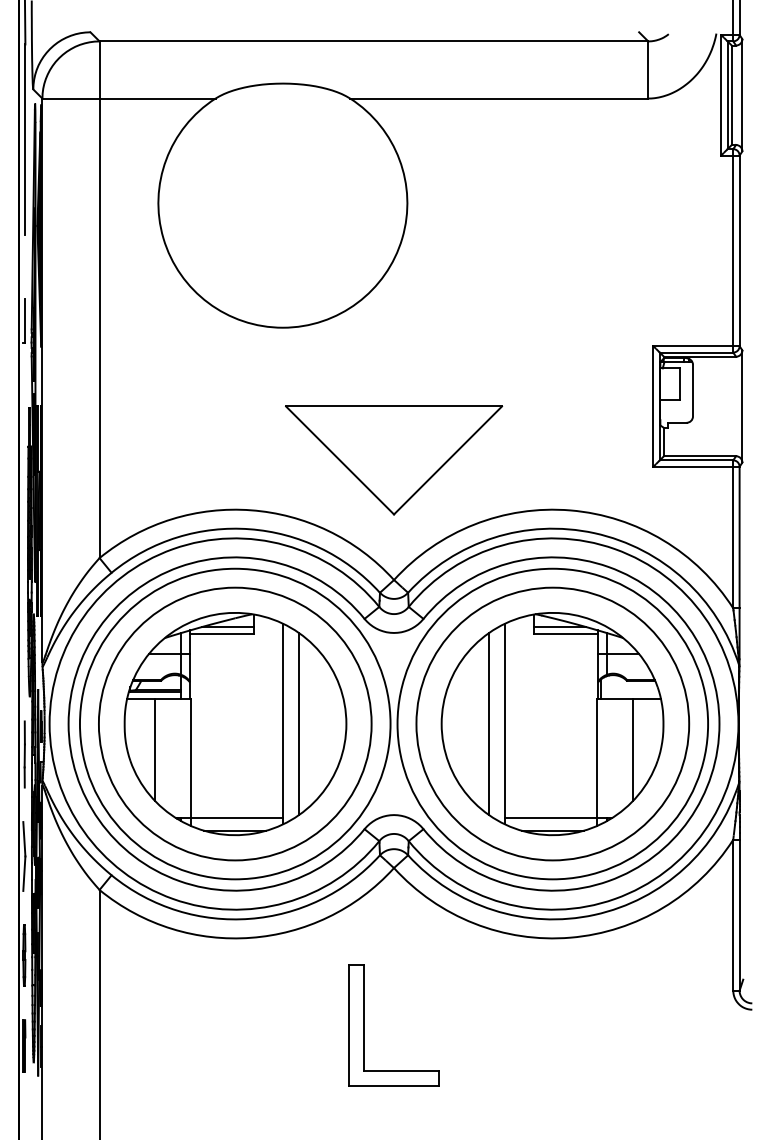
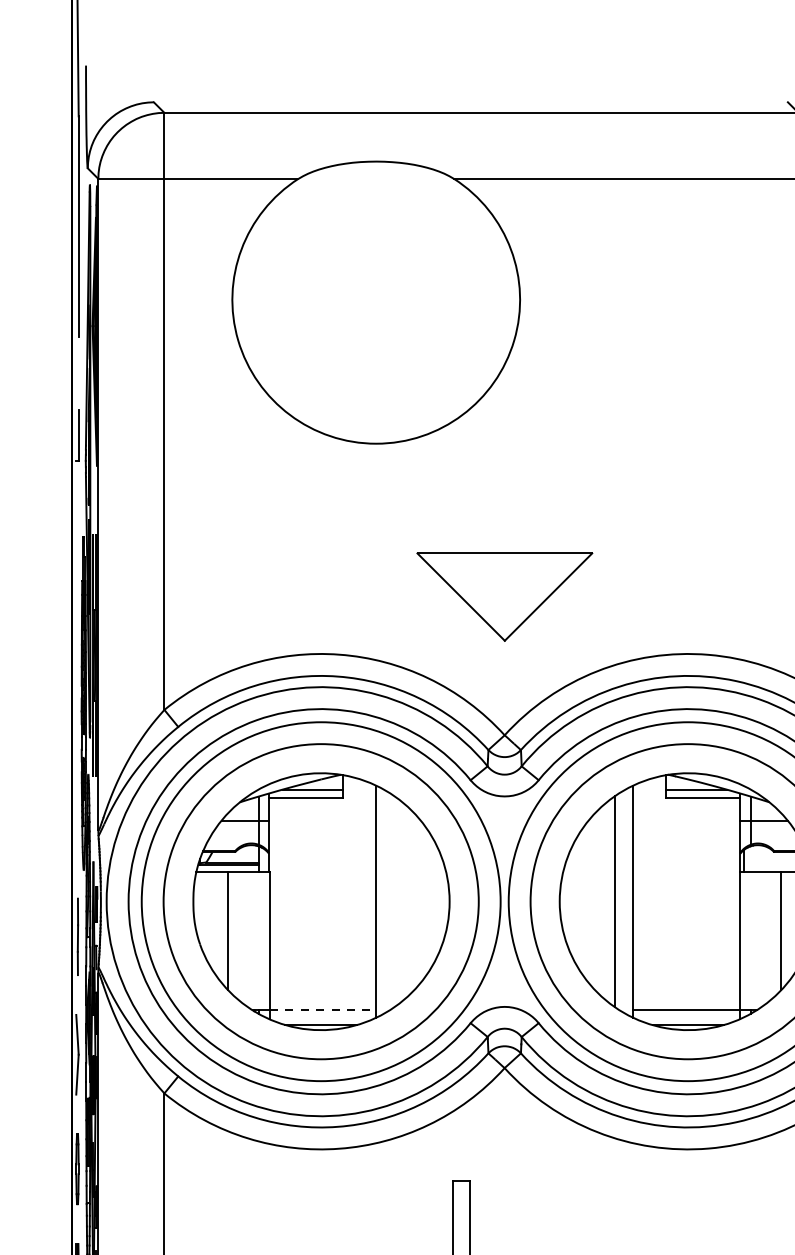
part: (394, 460) -> (505, 597), size x0.7
line: (298, 723) -> (394, 901), removed
line: (237, 818) -> (323, 1010), solid -> dashed

